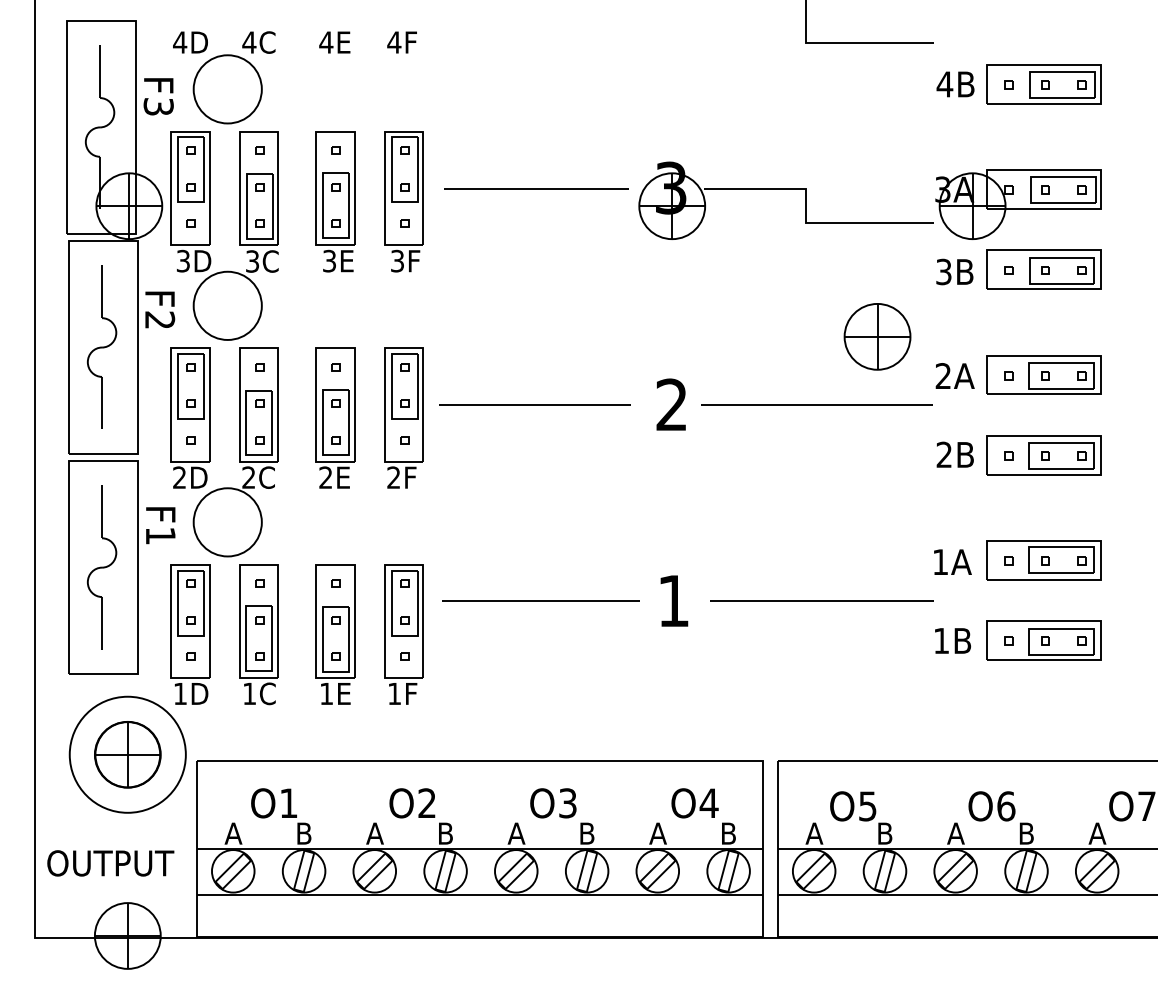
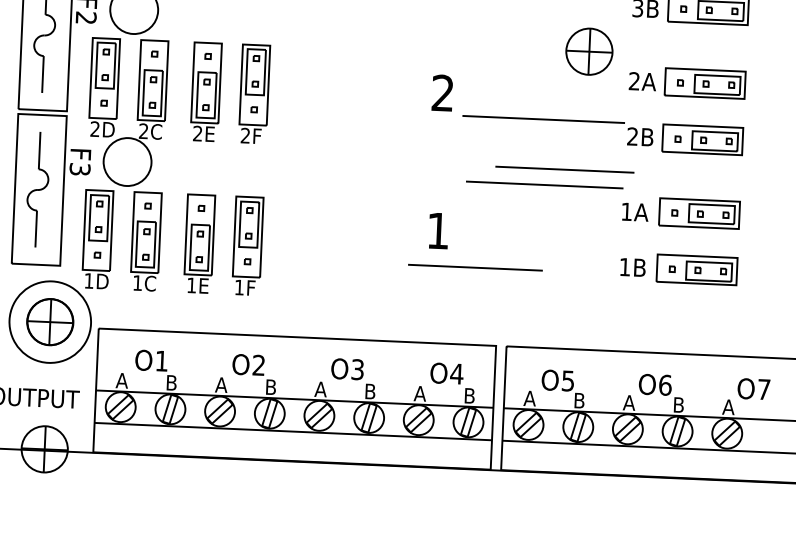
line: (534, 404) -> (475, 267), moved
line: (816, 404) -> (543, 119), moved
text: (160, 535) -> (79, 169), F1 -> F3
line: (540, 600) -> (564, 169), moved
line: (821, 600) -> (544, 184), moved

